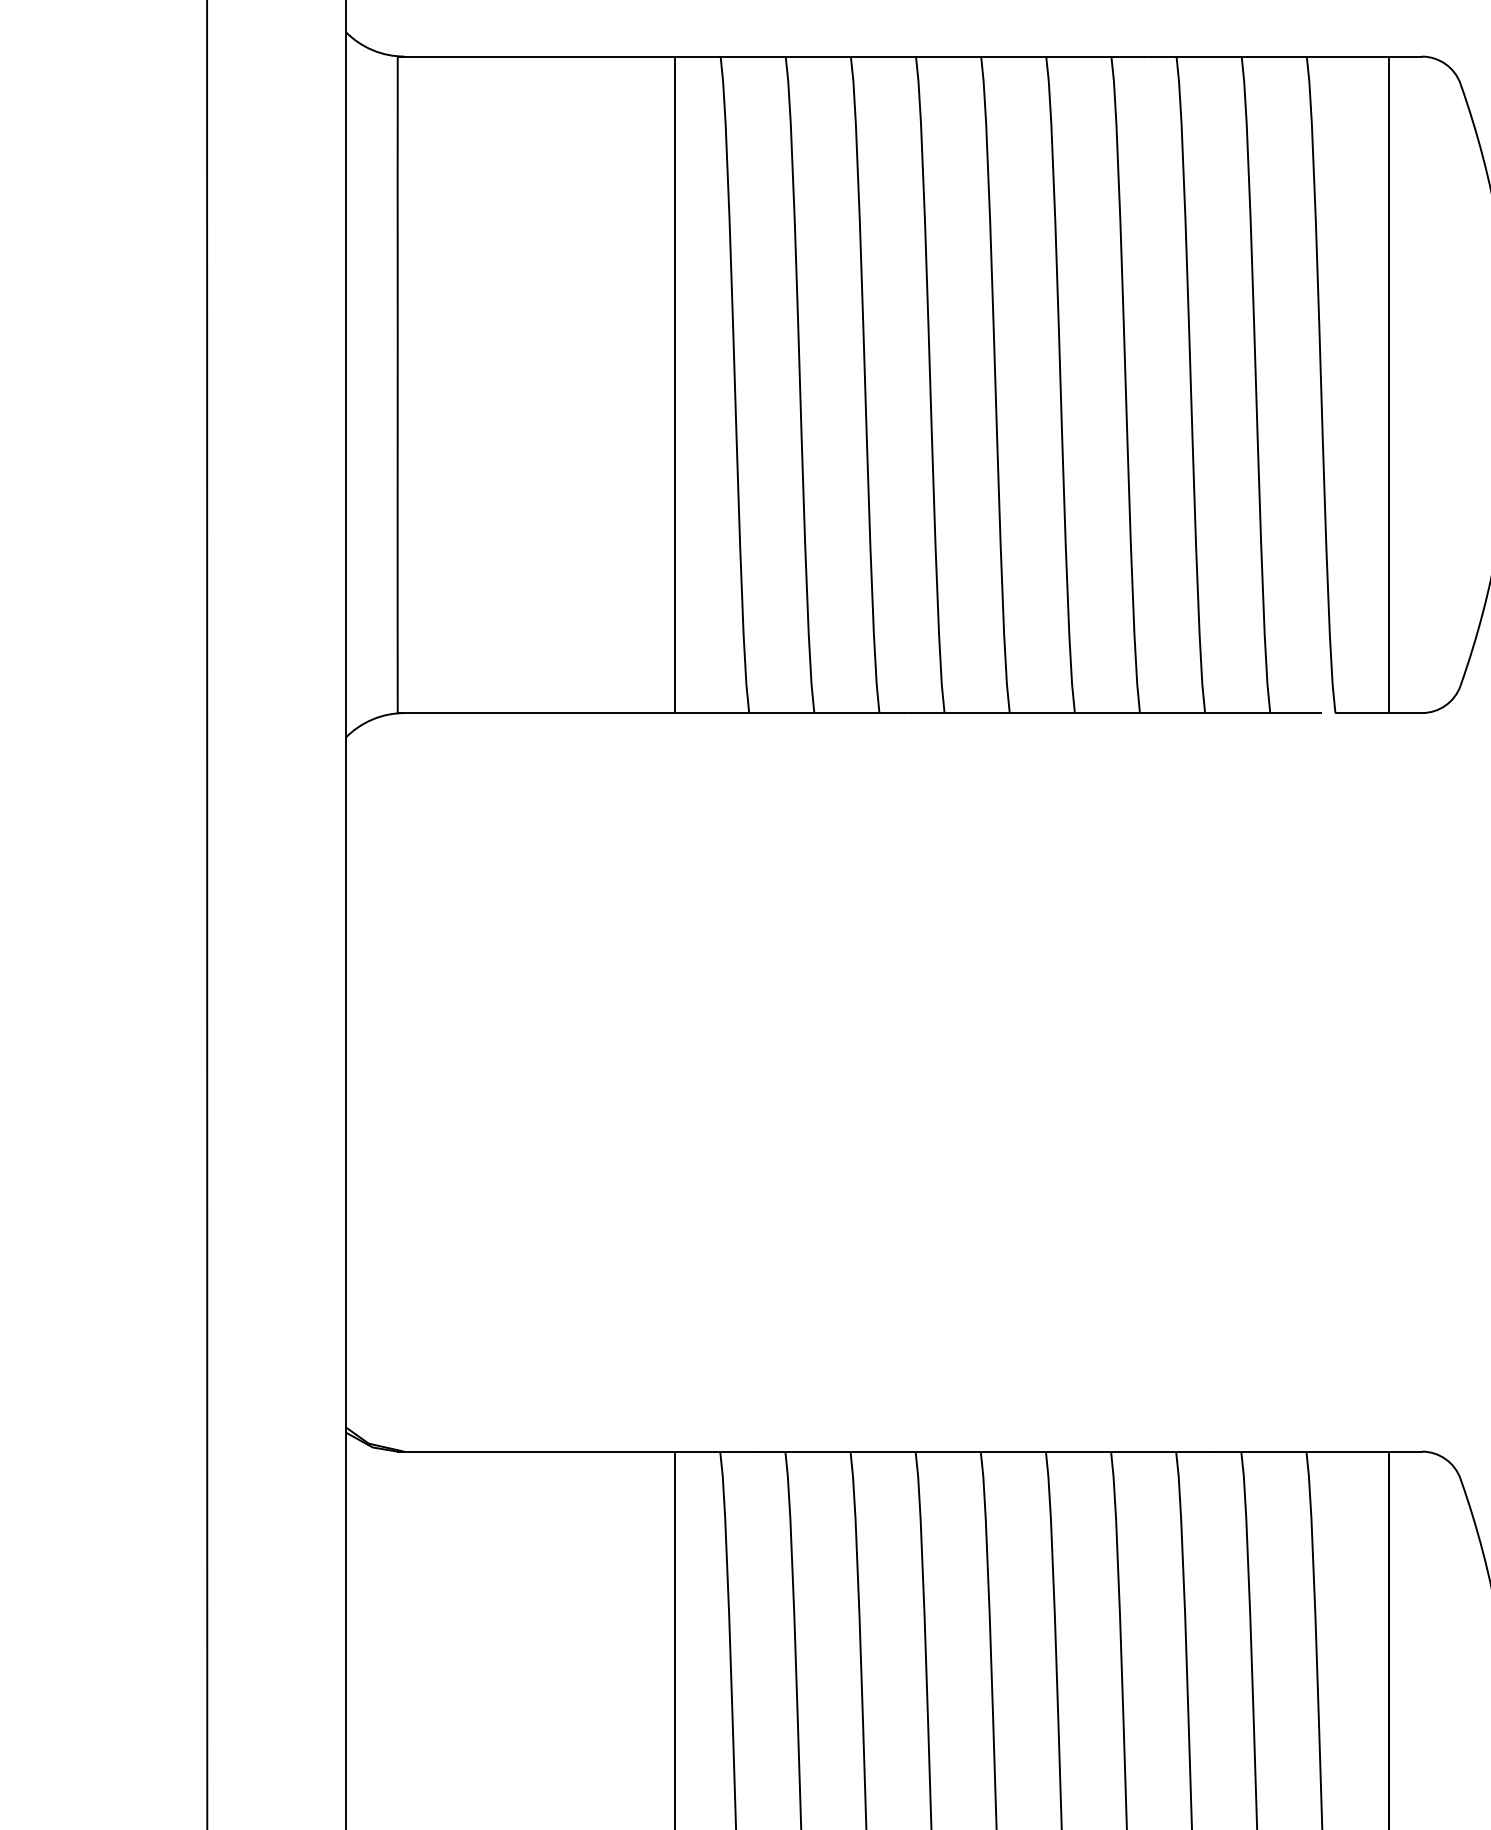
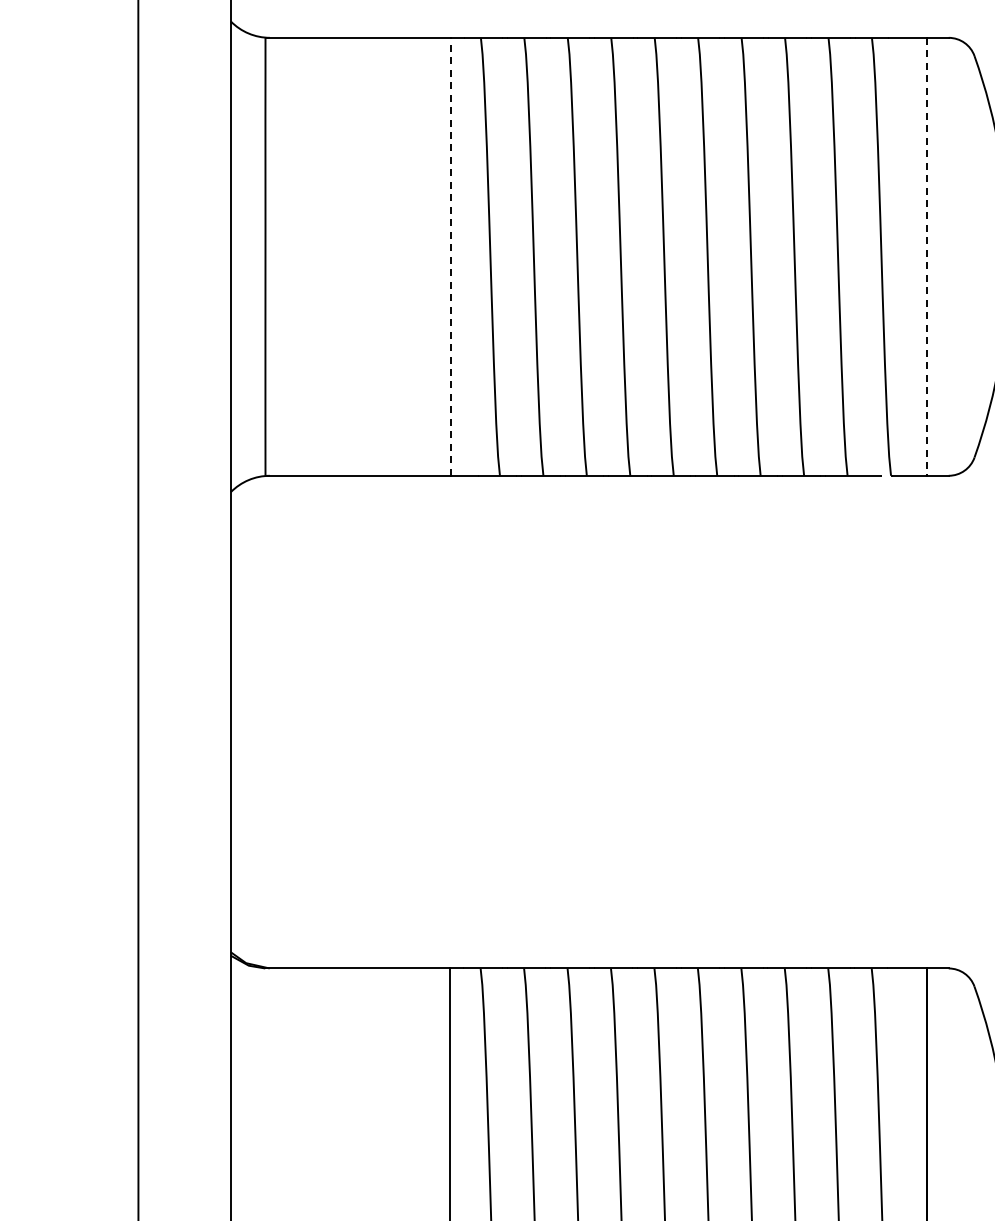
line: (675, 384) -> (450, 256), solid -> dashed
line: (1388, 384) -> (926, 256), solid -> dashed

